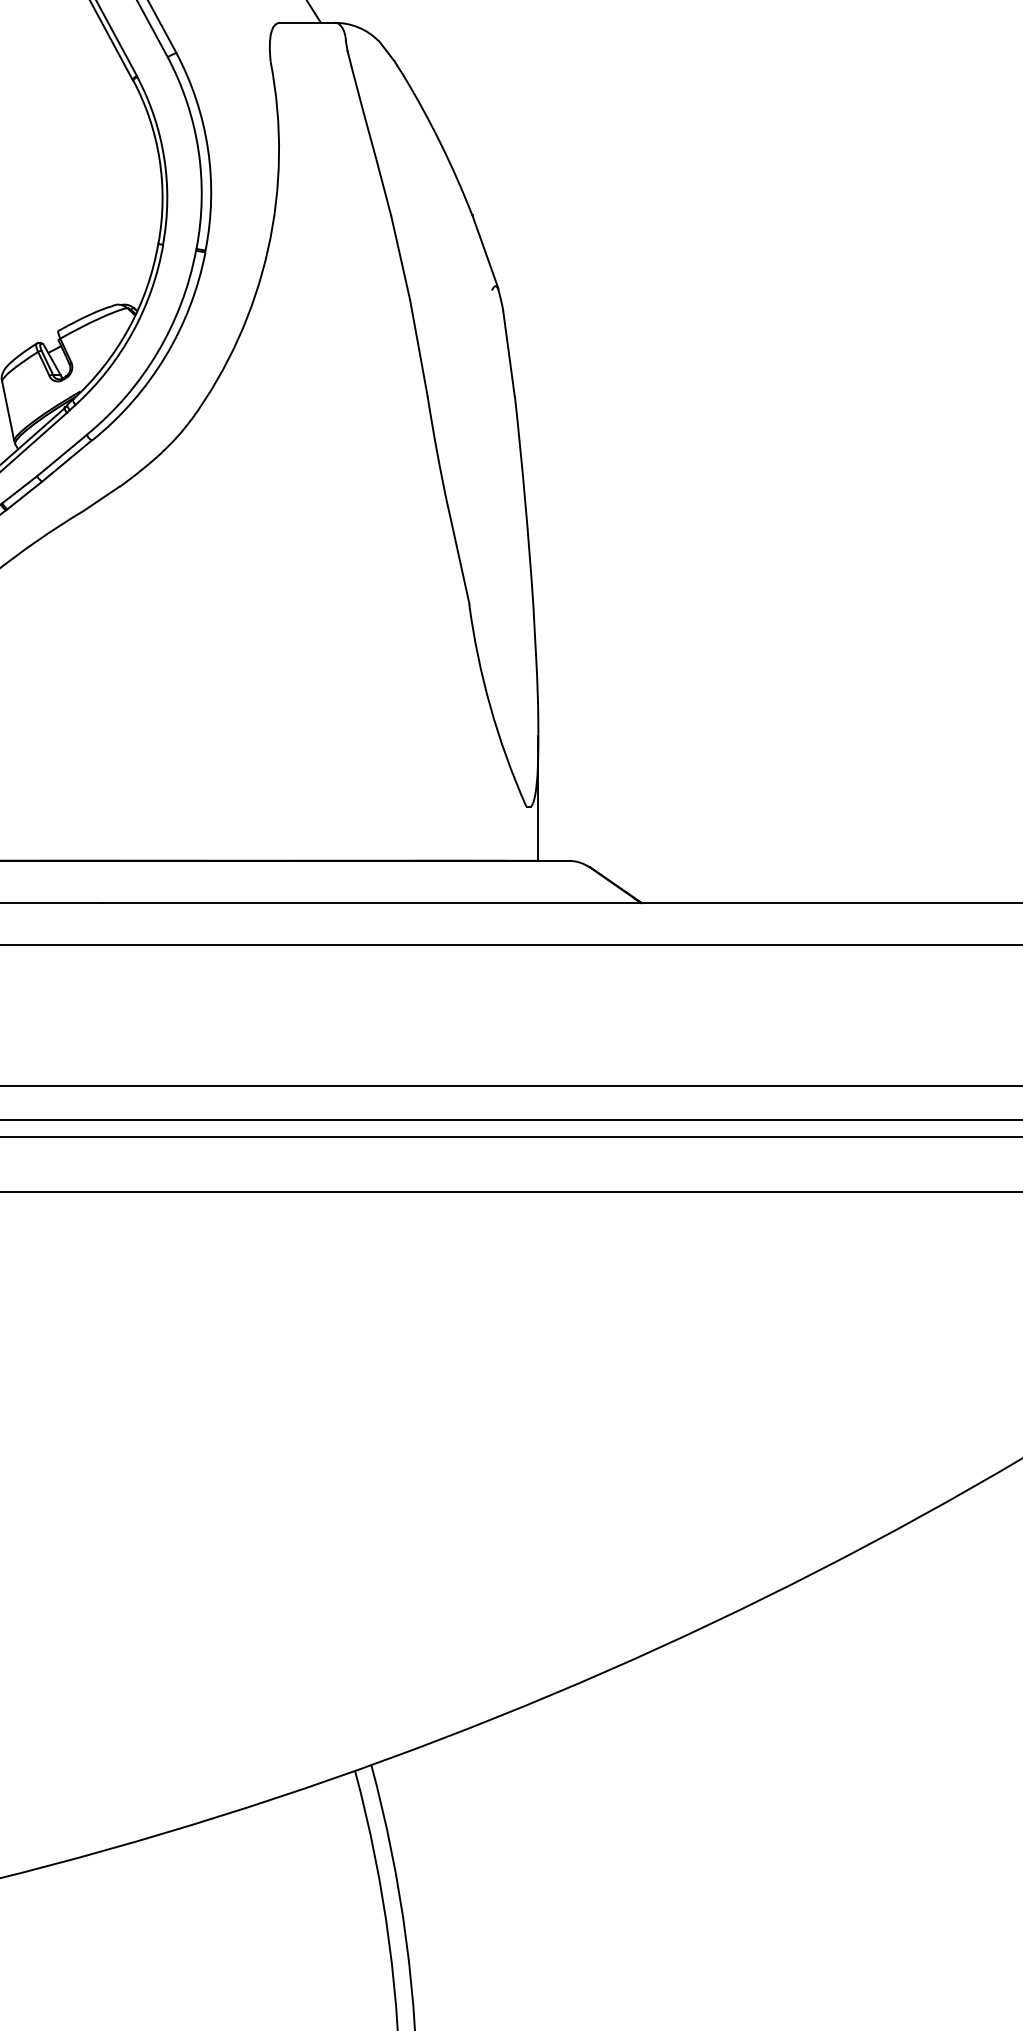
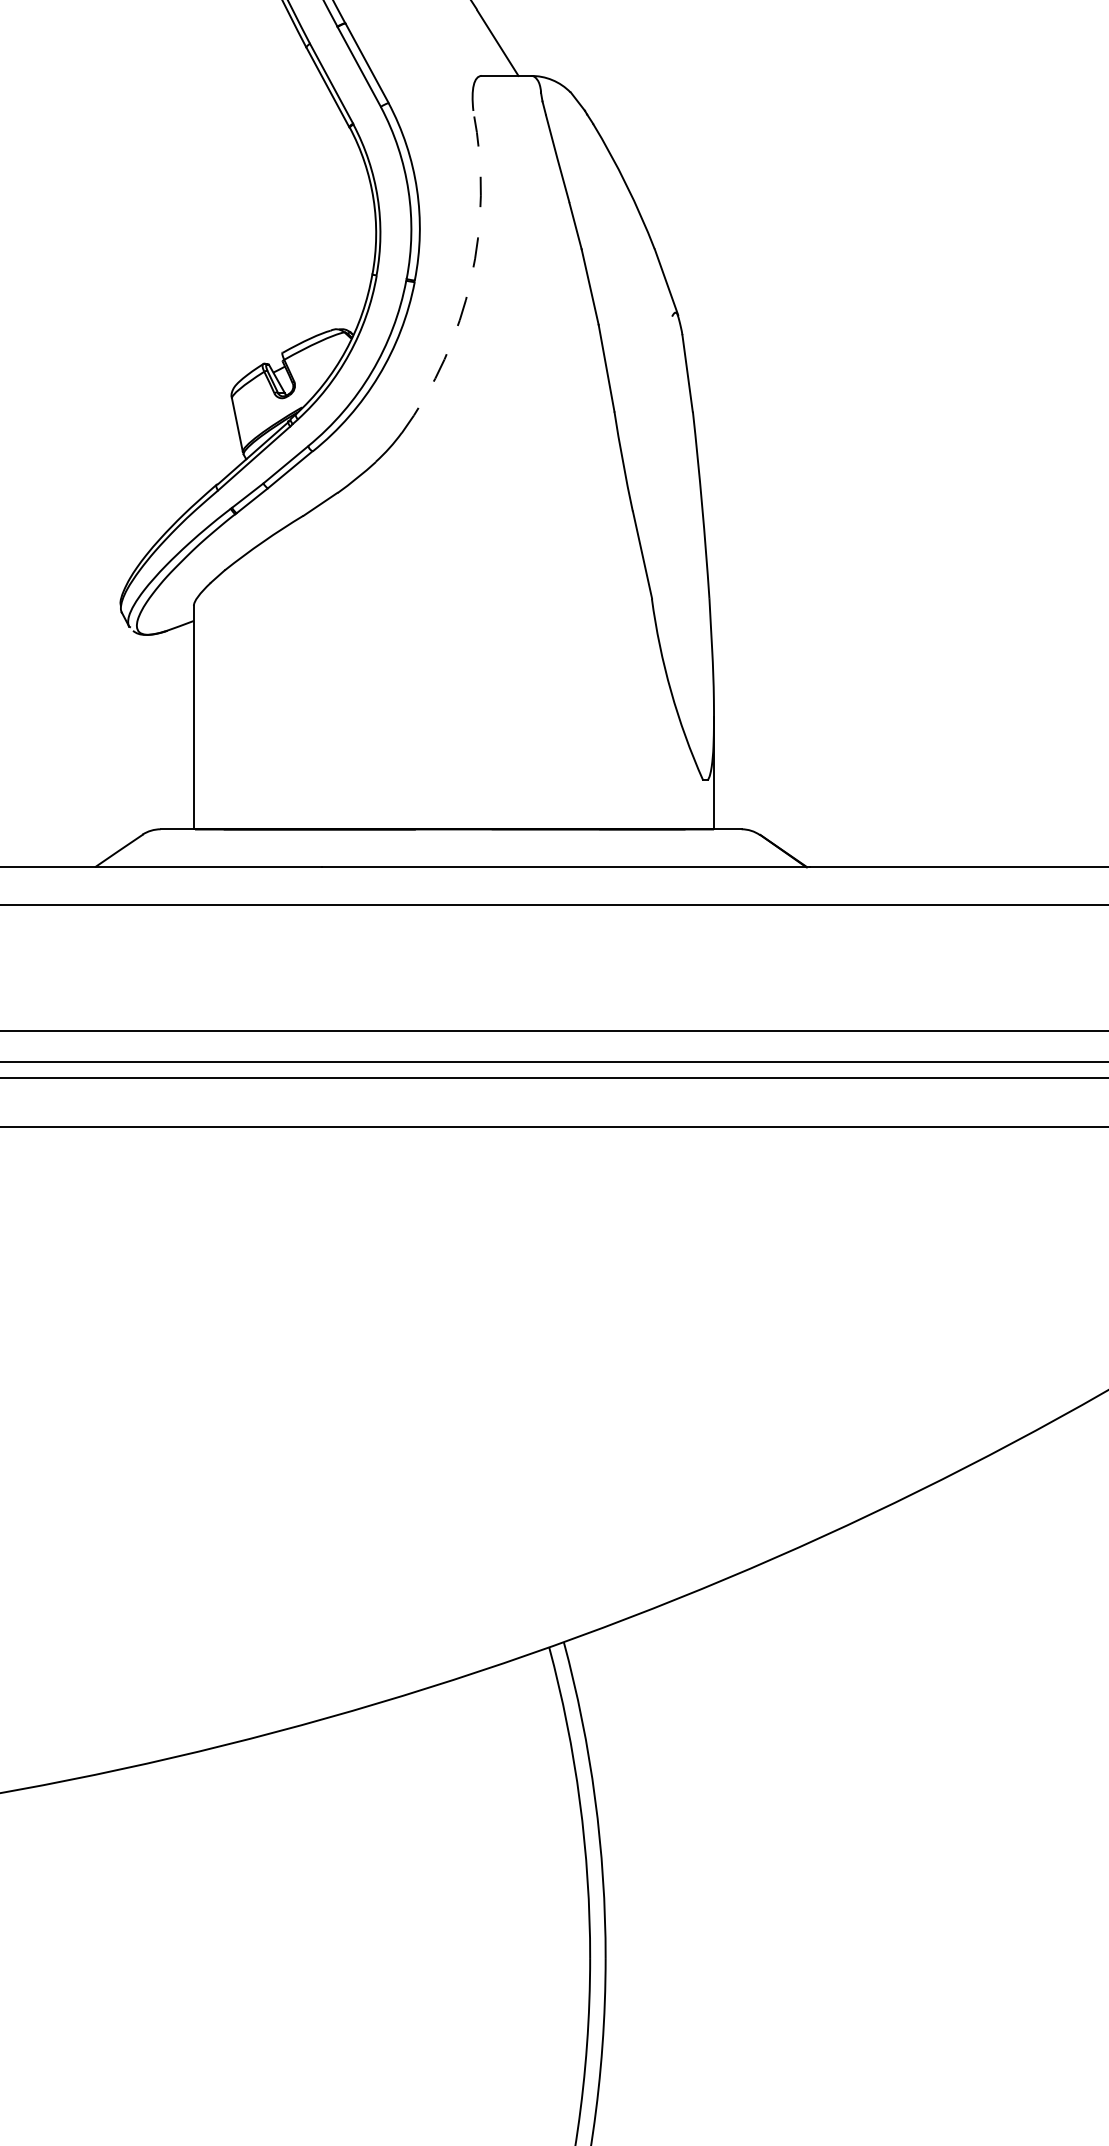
arc: (268, 249) -> (471, 279), solid -> dashed

